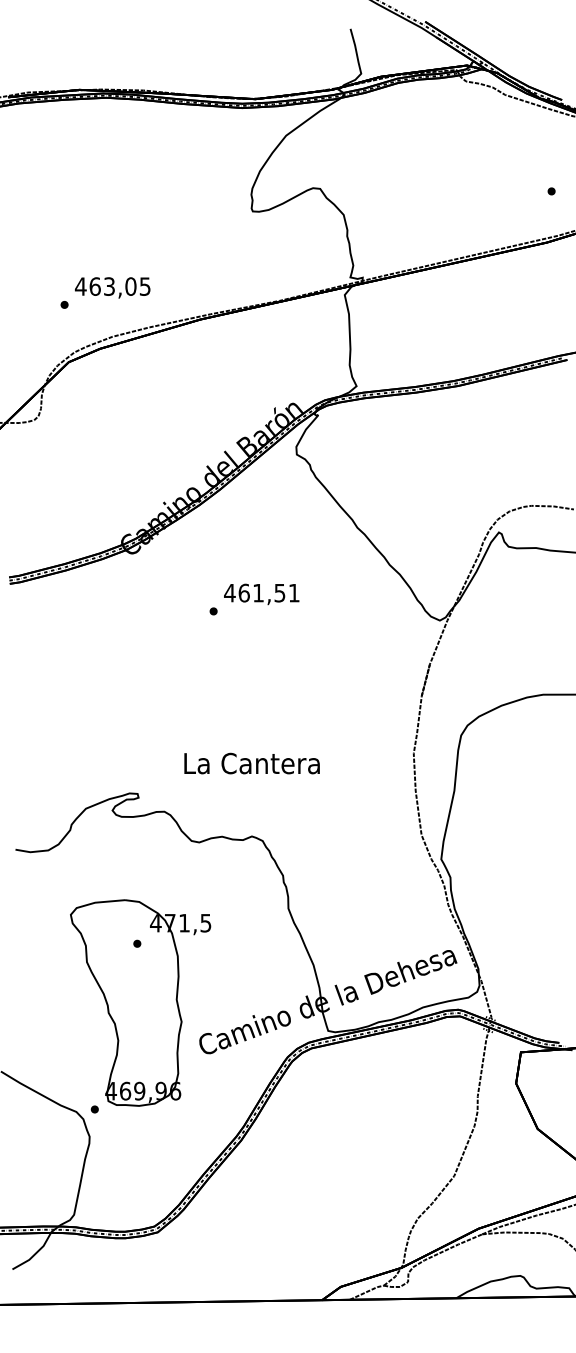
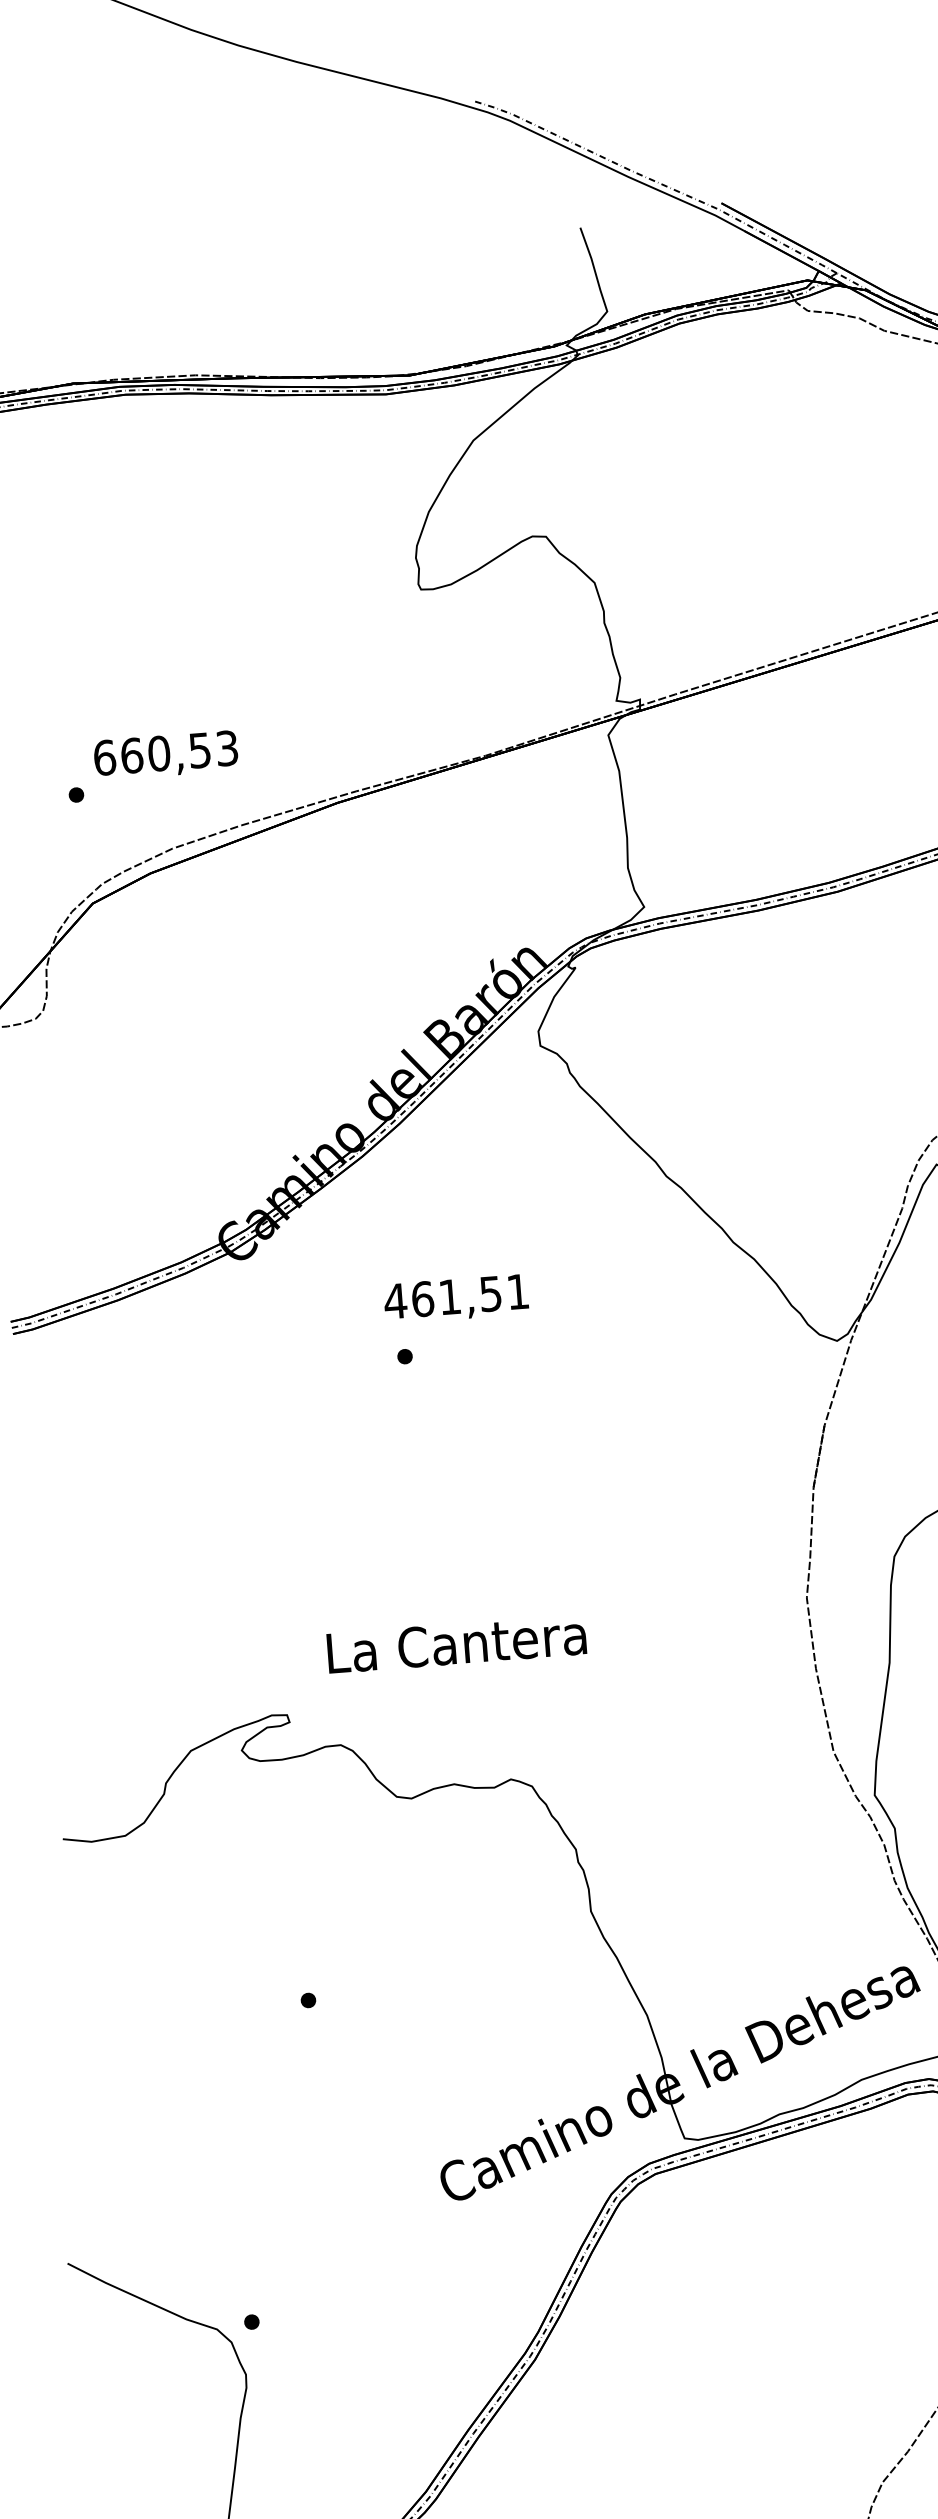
text: (112, 286) -> (164, 752), 463,05 -> 660,53
text: (261, 594) -> (455, 1299), moved
text: (251, 763) -> (455, 1643), moved
part: (140, 1002) -> (323, 2111), removed

